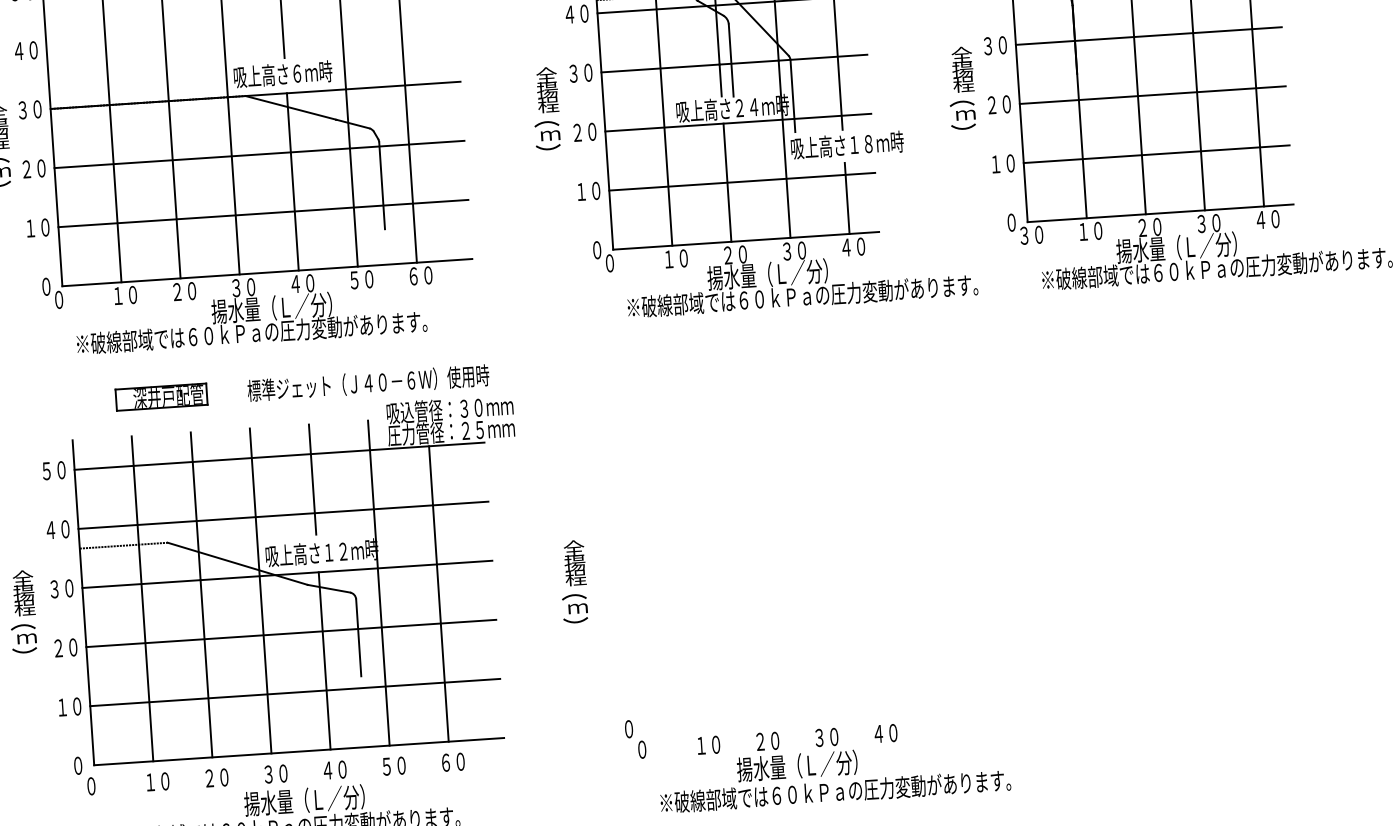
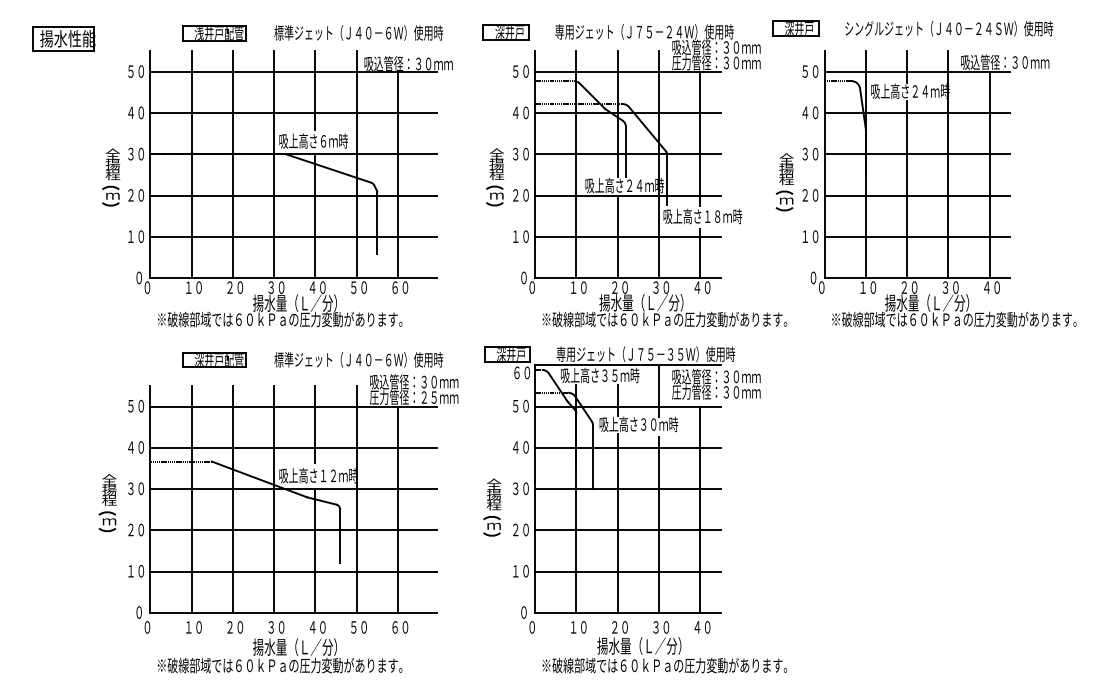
line: (251, 36) -> (293, 113), added
text: (1031, 235) -> (826, 287), ３０ -> ０
part: (757, 529) -> (622, 479), added

